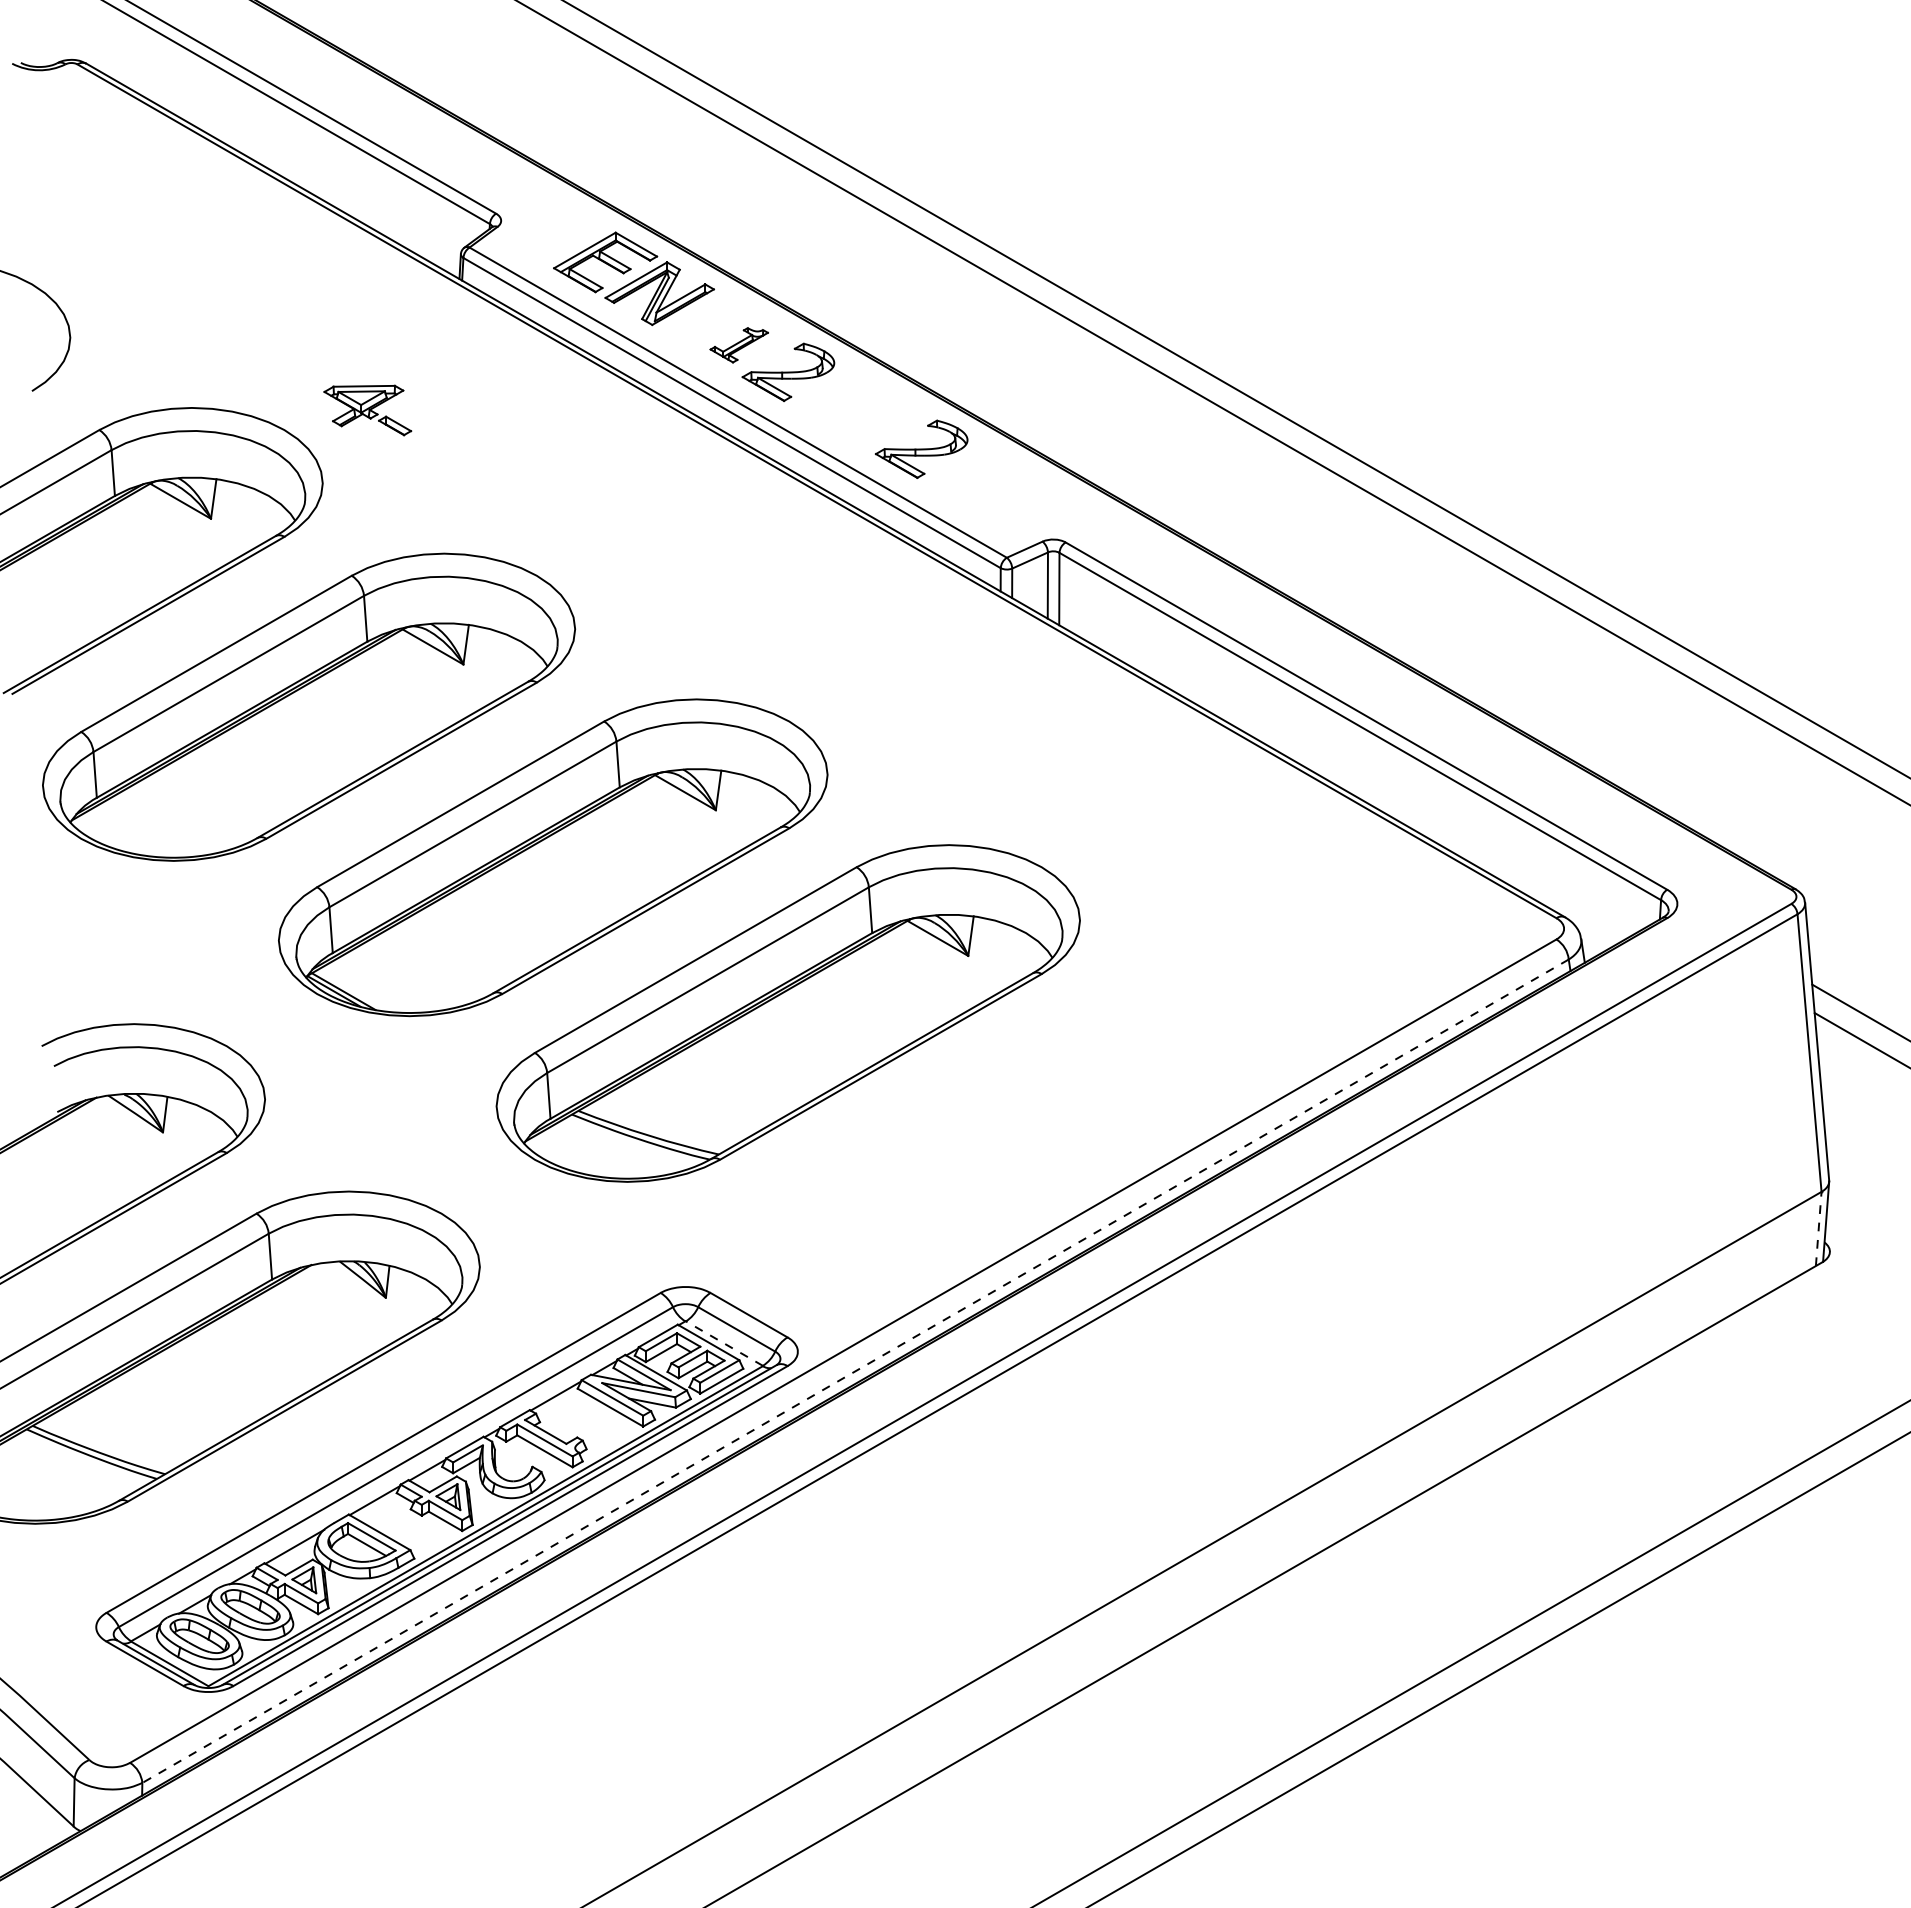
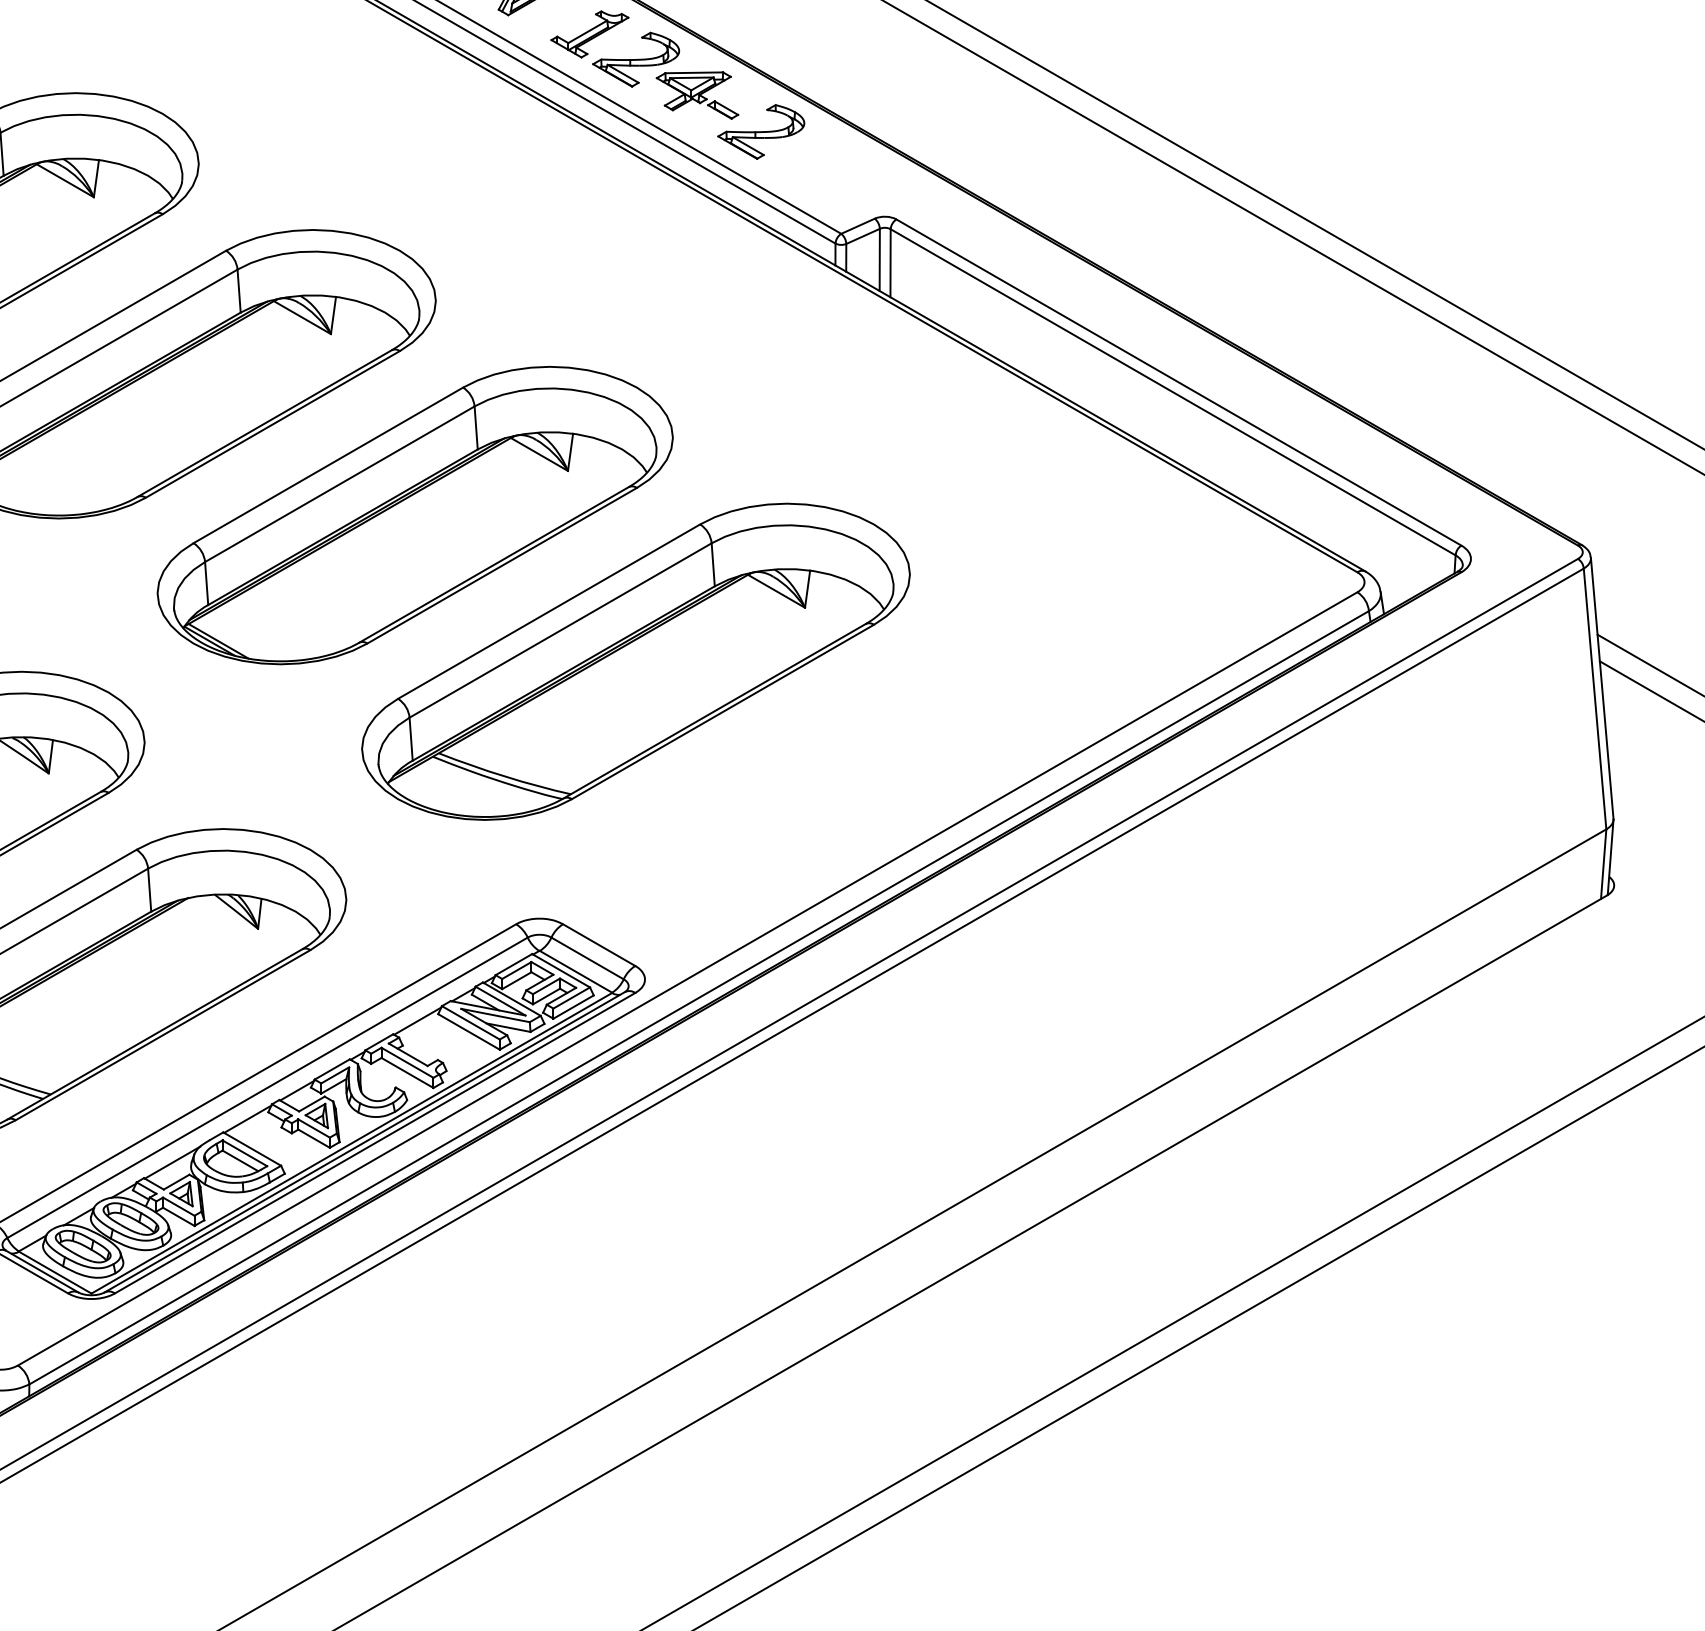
part: (739, 344) -> (590, 33), size x1.43
part: (367, 410) -> (697, 95), moved
line: (1818, 1228) -> (1603, 863), dashed -> solid
line: (724, 1343) -> (576, 971), dashed -> solid
line: (855, 1371) -> (699, 998), dashed -> solid

